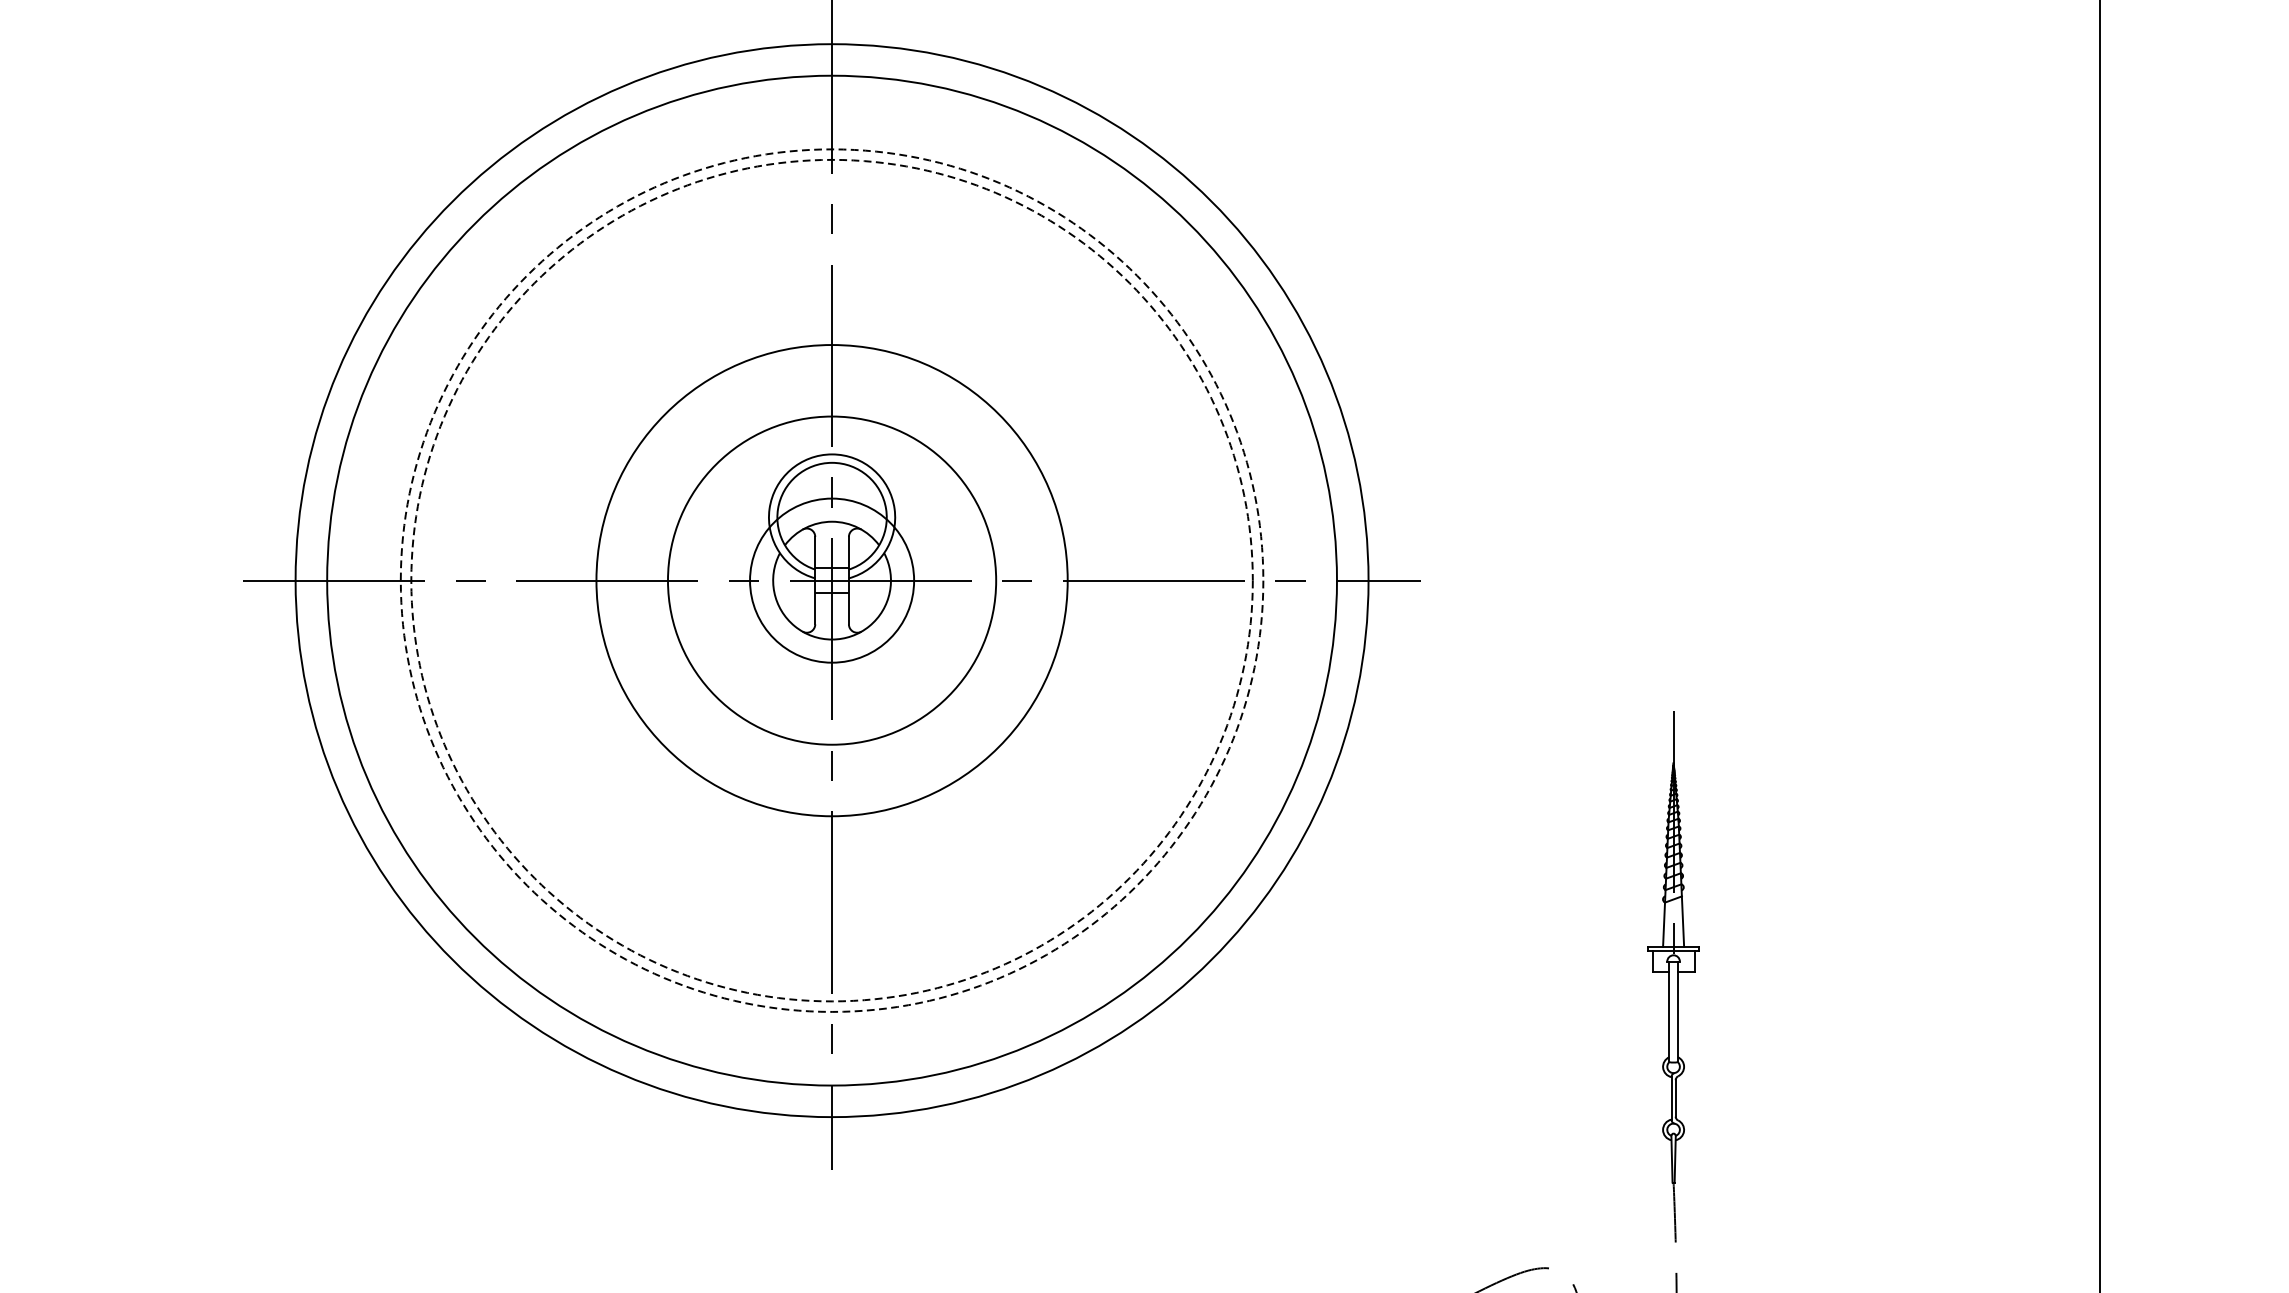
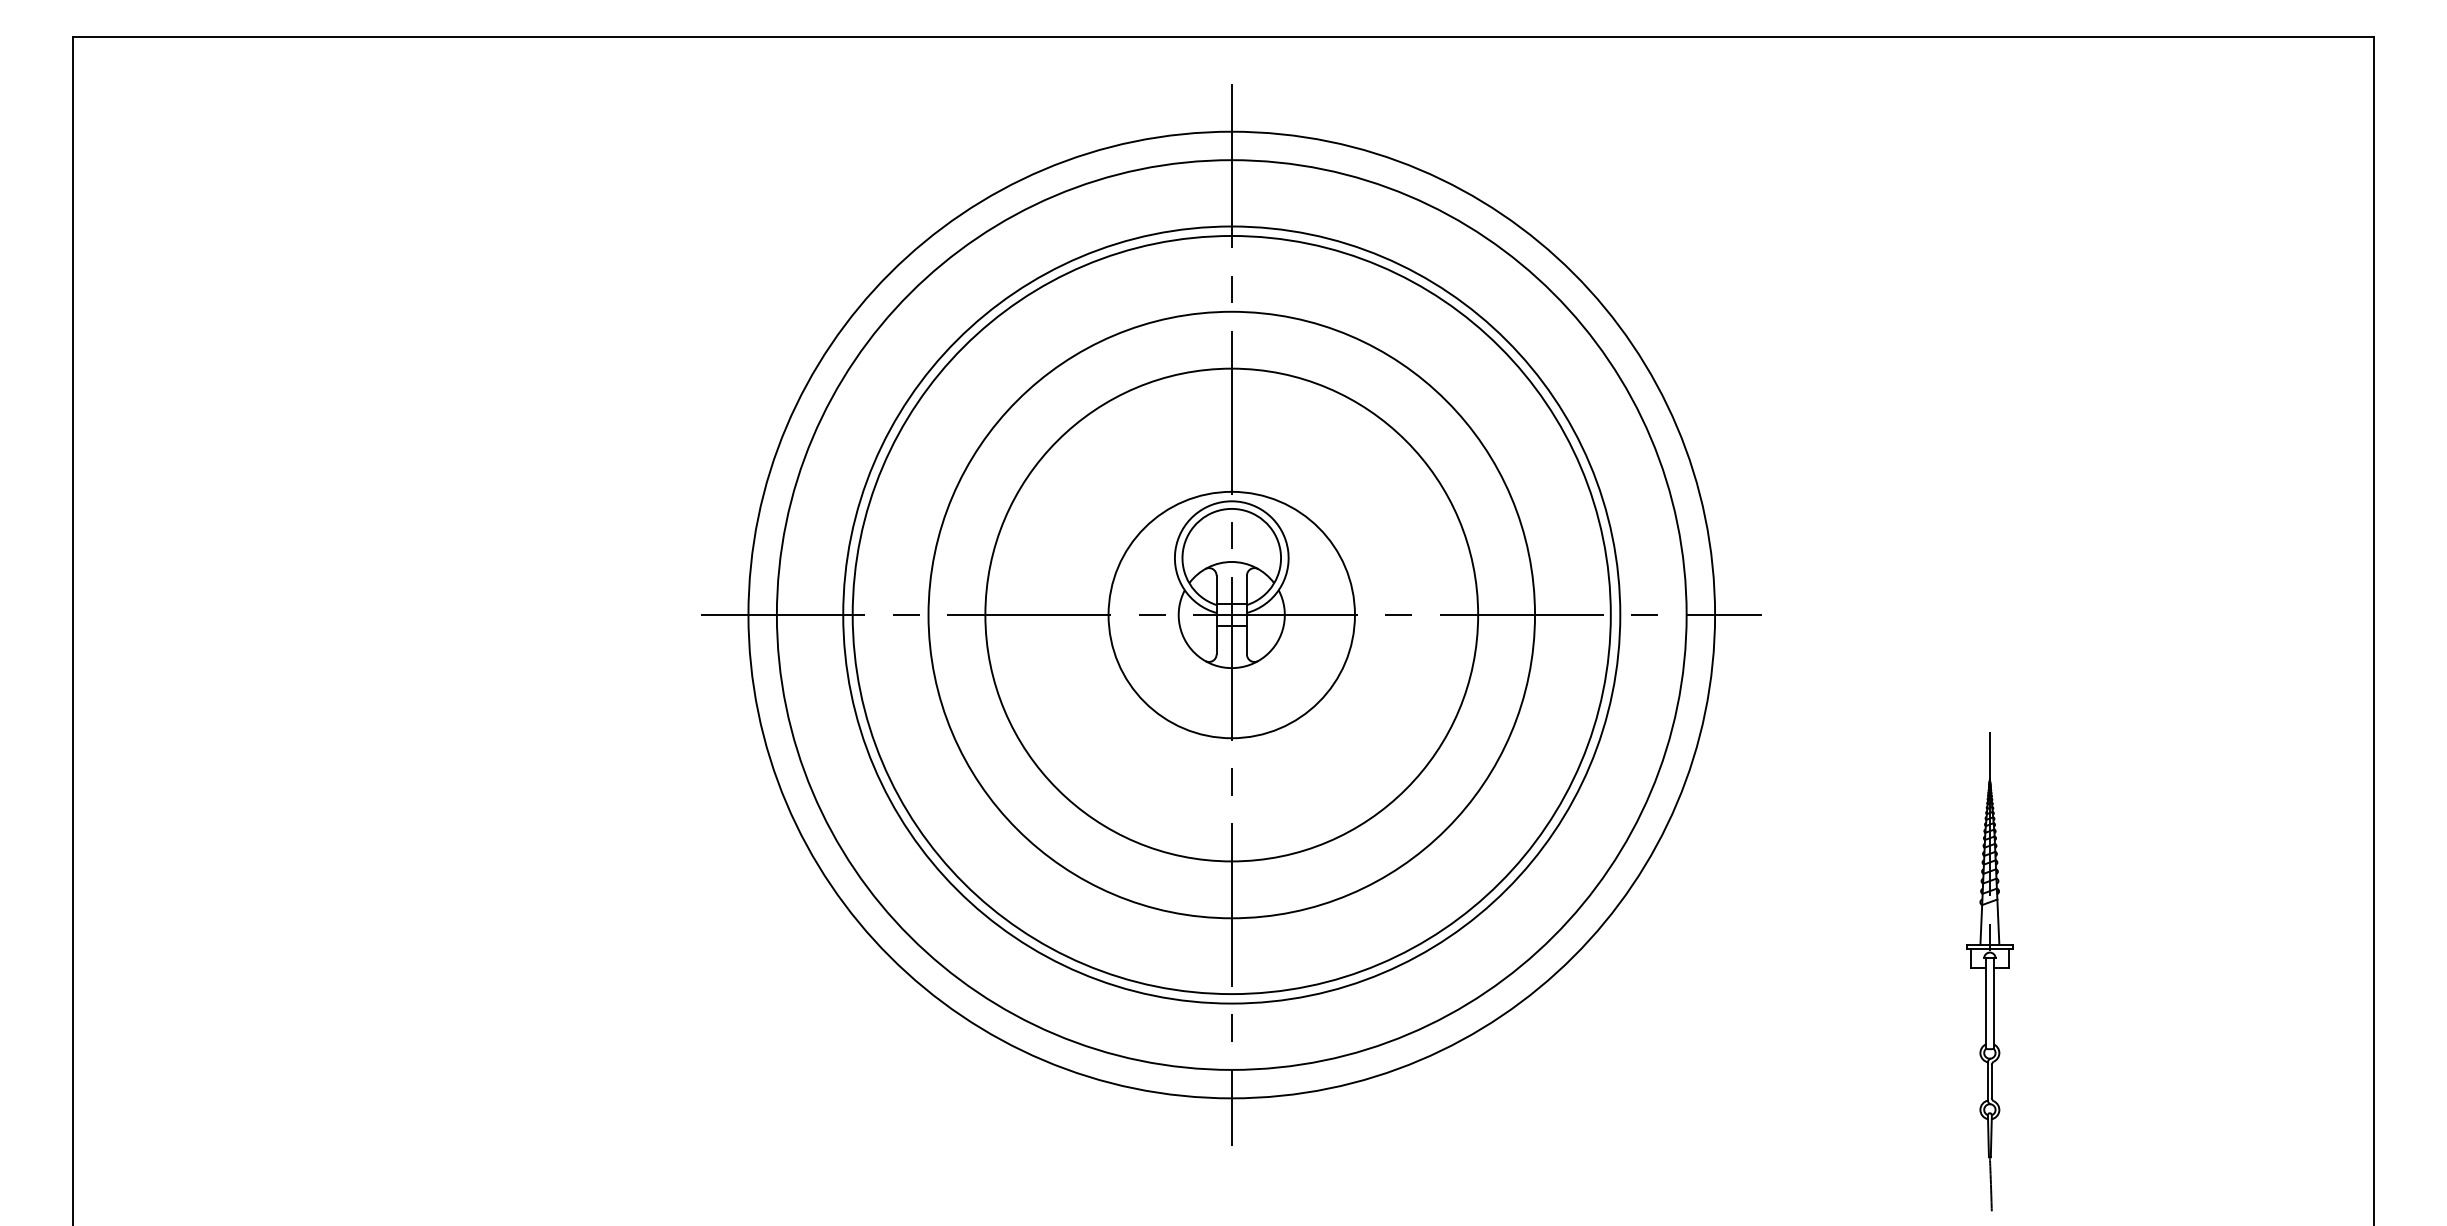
circle: (831, 580) -> (1231, 614), dashed -> solid
circle: (831, 580) -> (1231, 614), dashed -> solid
circle: (831, 580) -> (1231, 614), size x1.43
circle: (831, 580) -> (1231, 614), size x1.67
circle: (831, 580) -> (1231, 614), size x1.67

